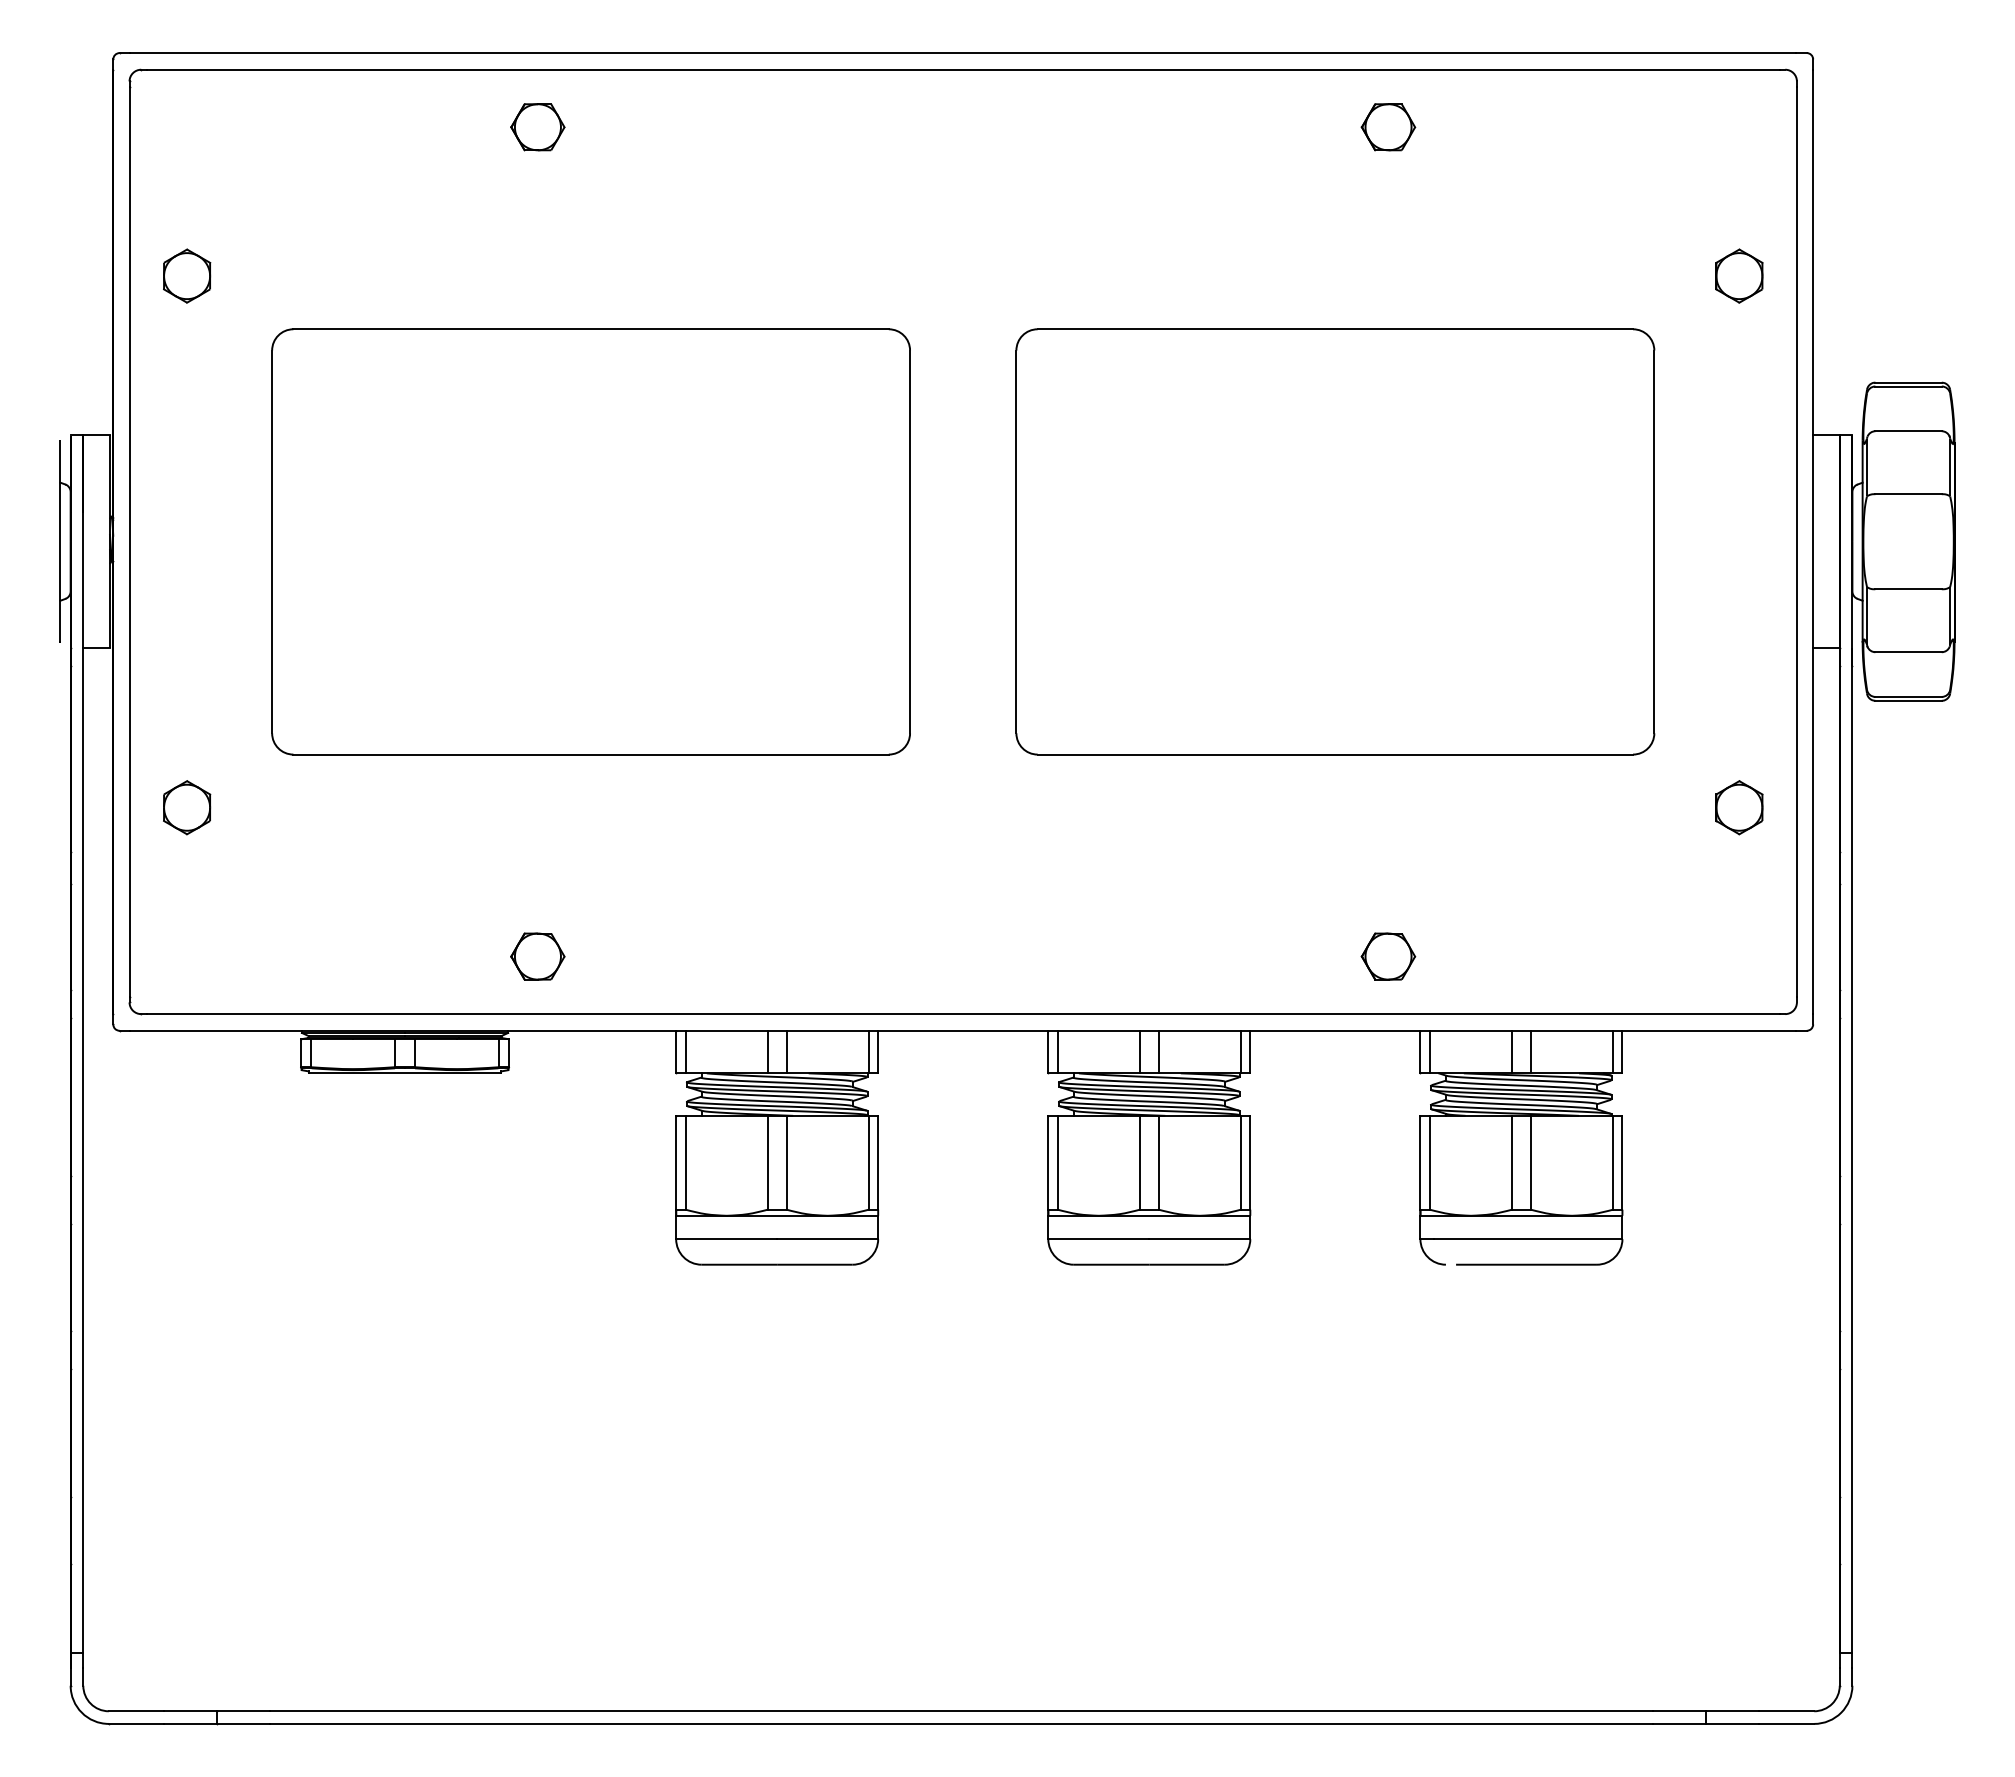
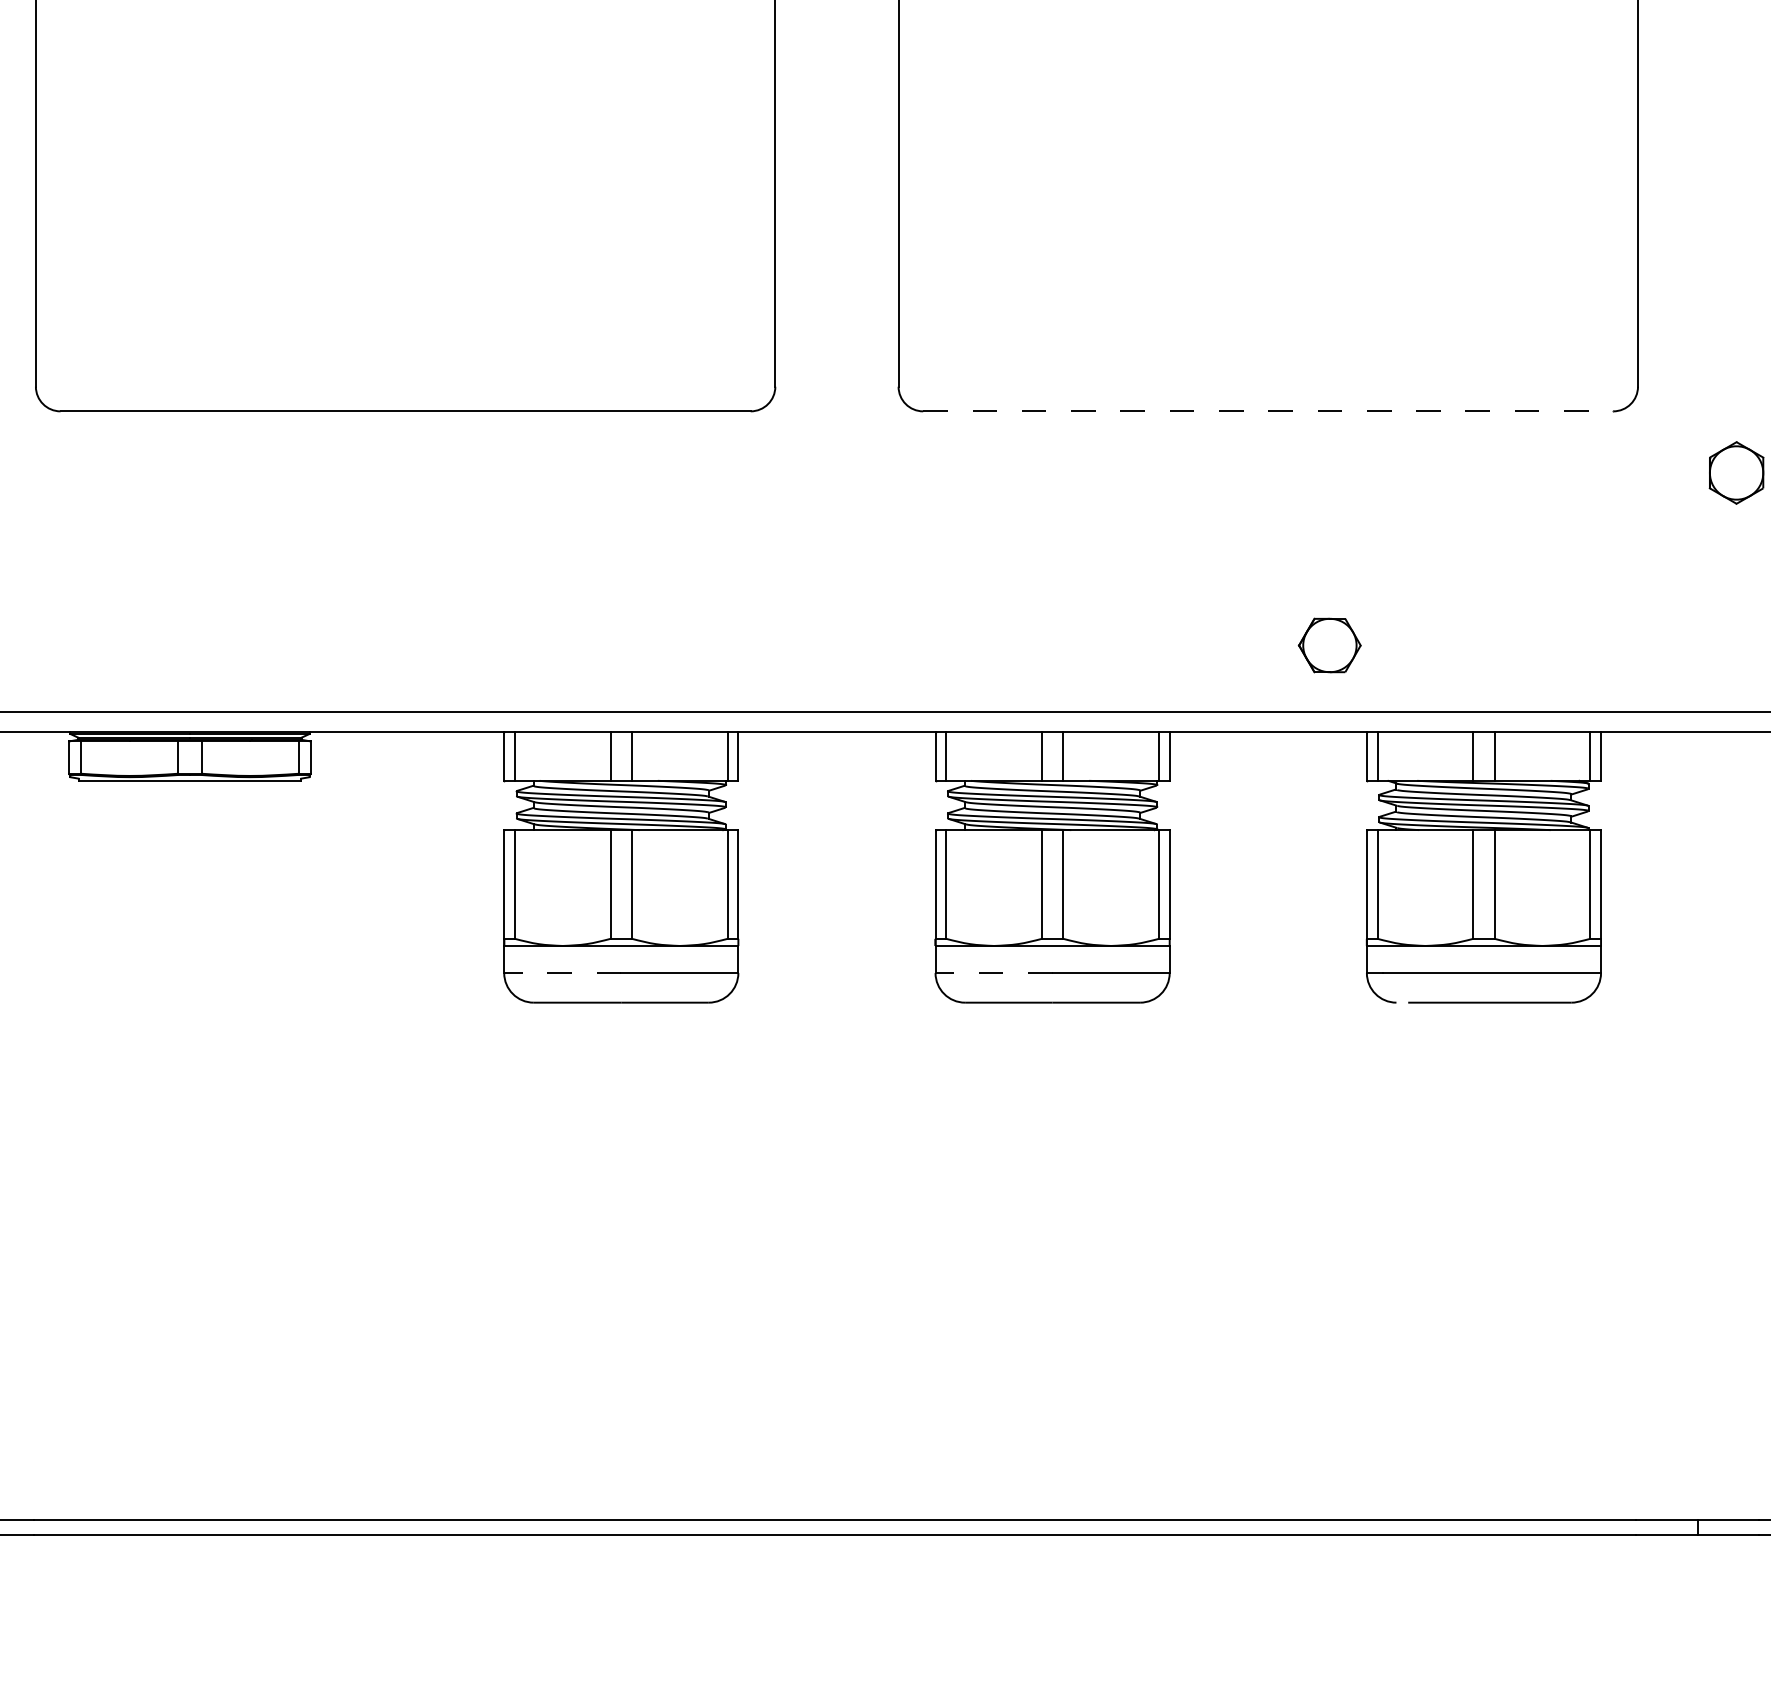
line: (1335, 754) -> (1268, 411), solid -> dashed
part: (537, 956) -> (343, 645), removed
line: (726, 1239) -> (562, 973), solid -> dashed
line: (1098, 1239) -> (993, 973), solid -> dashed

